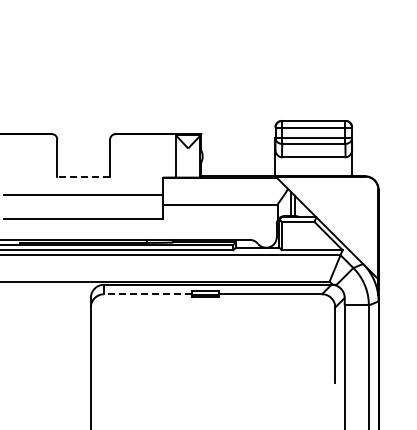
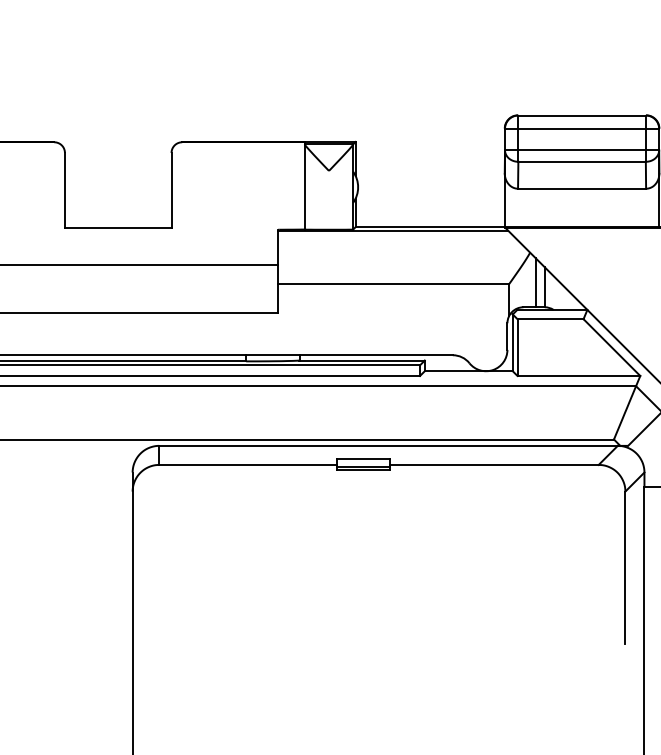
line: (83, 176) -> (117, 227), dashed -> solid
line: (147, 294) -> (246, 465), dashed -> solid

